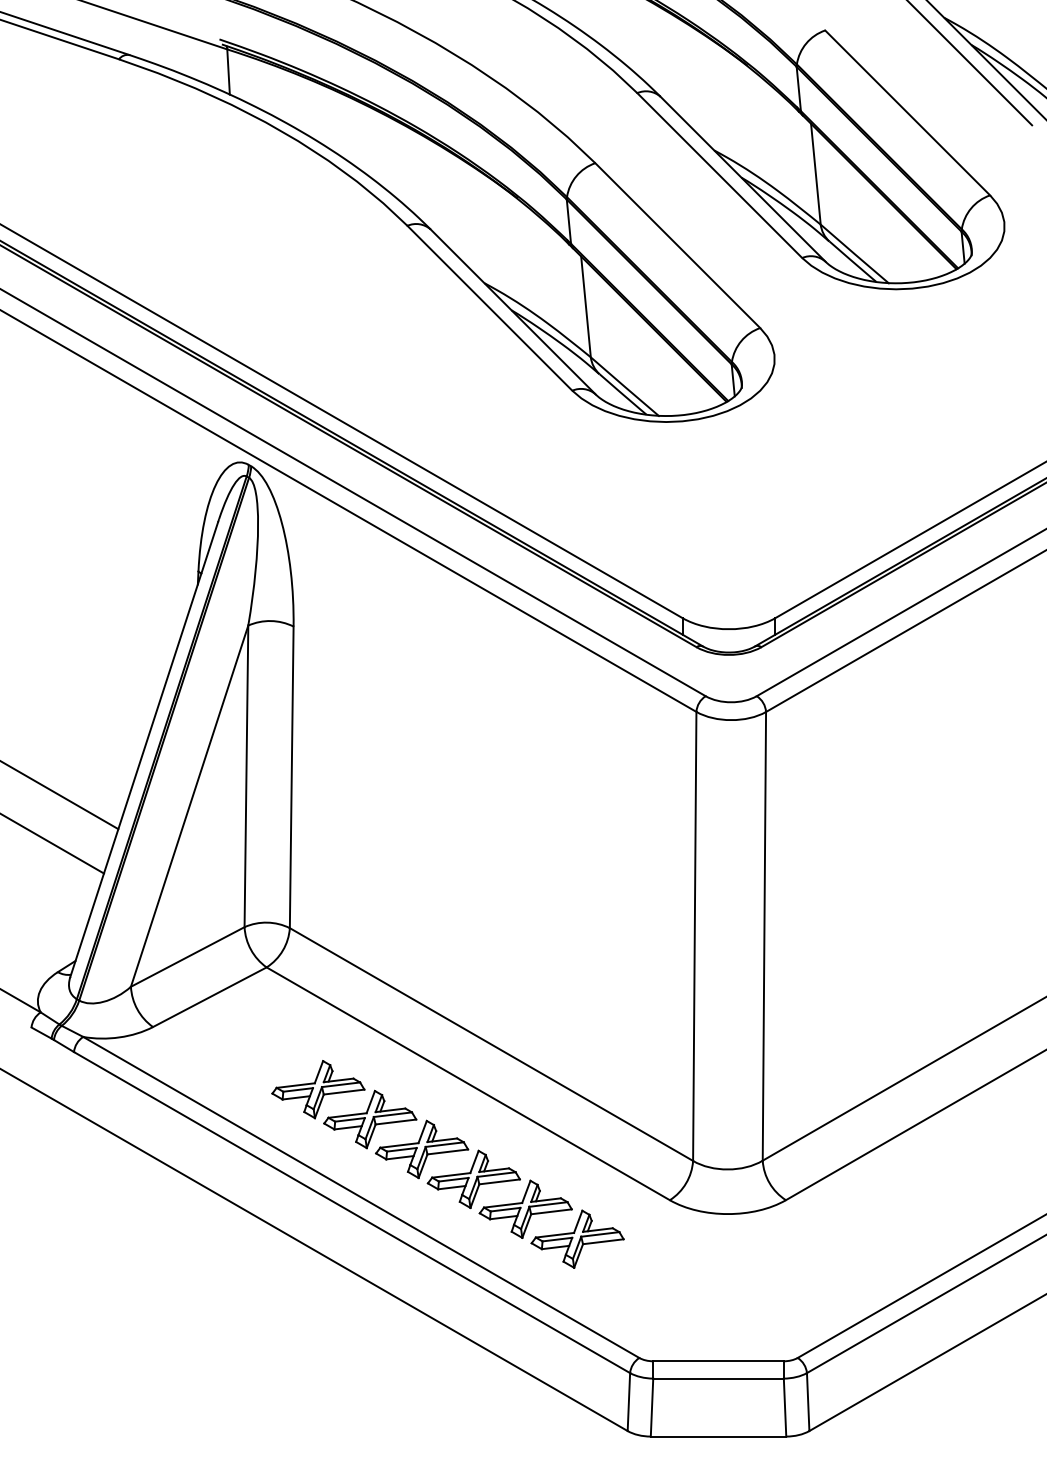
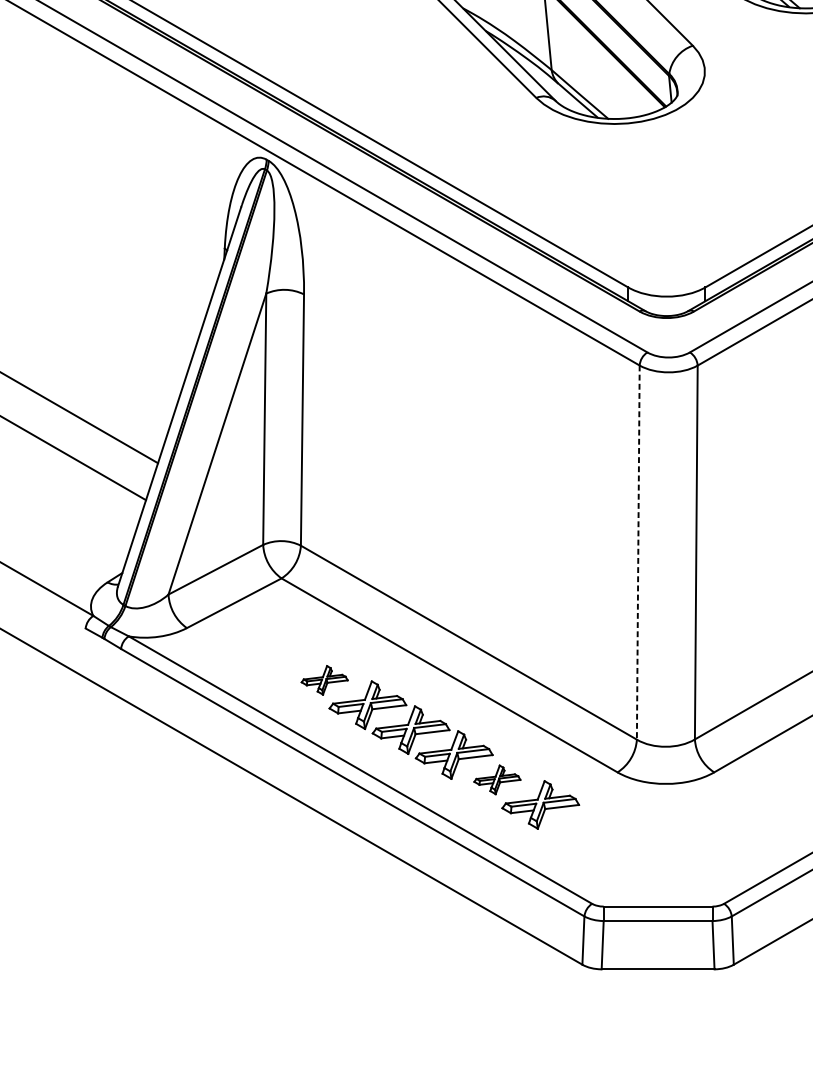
line: (694, 936) -> (638, 552), solid -> dashed
part: (318, 1089) -> (324, 680), size x0.6
part: (525, 1208) -> (497, 779), size x0.6

